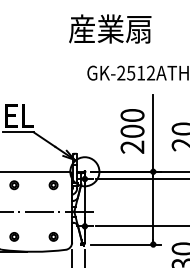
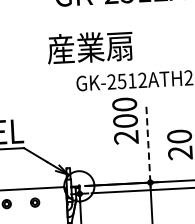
text: (110, 28) -> (90, 47), moved
text: (132, 131) -> (125, 121), moved
line: (153, 133) -> (148, 142), solid -> dashed
part: (53, 185) -> (35, 202), moved

